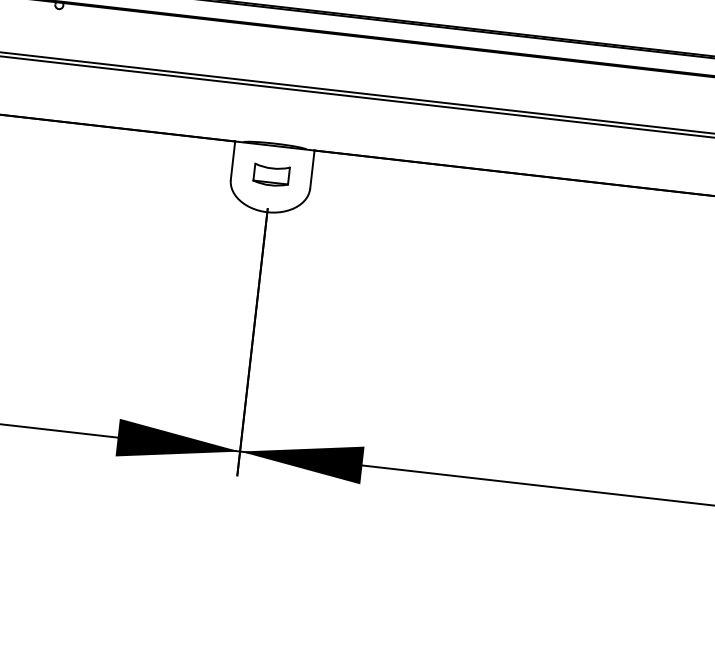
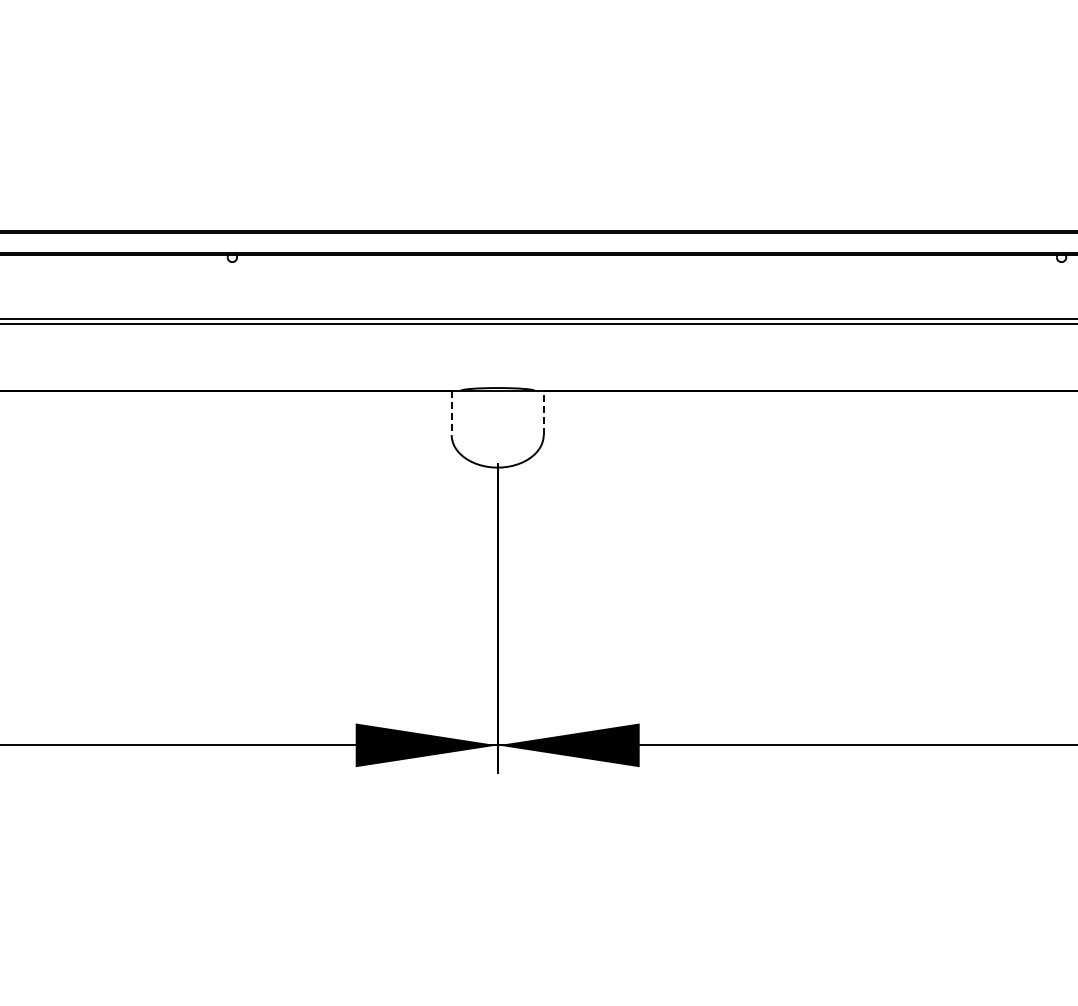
line: (232, 161) -> (451, 413), solid -> dashed
line: (312, 169) -> (543, 412), solid -> dashed
part: (271, 175) -> (497, 424), removed

